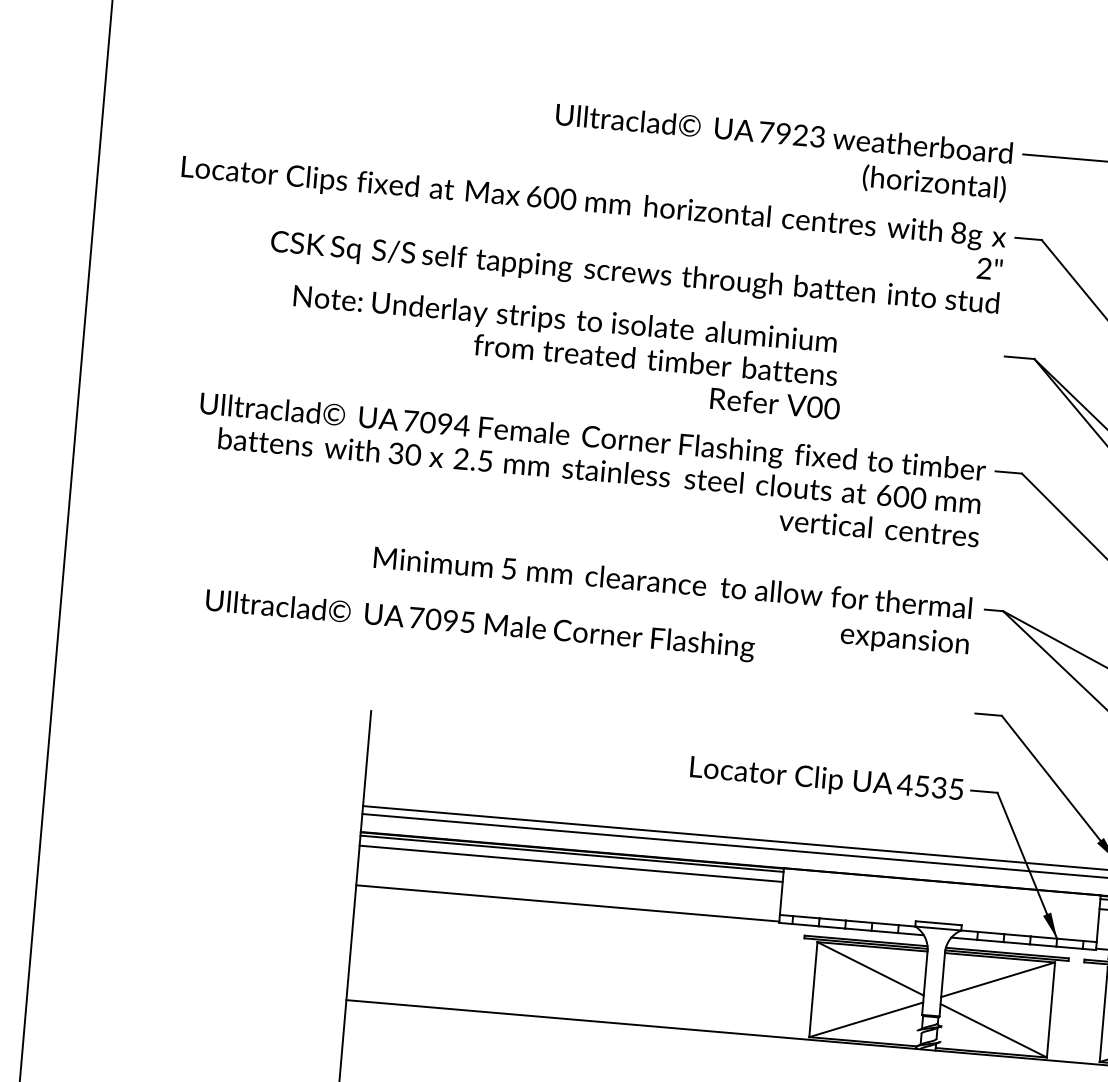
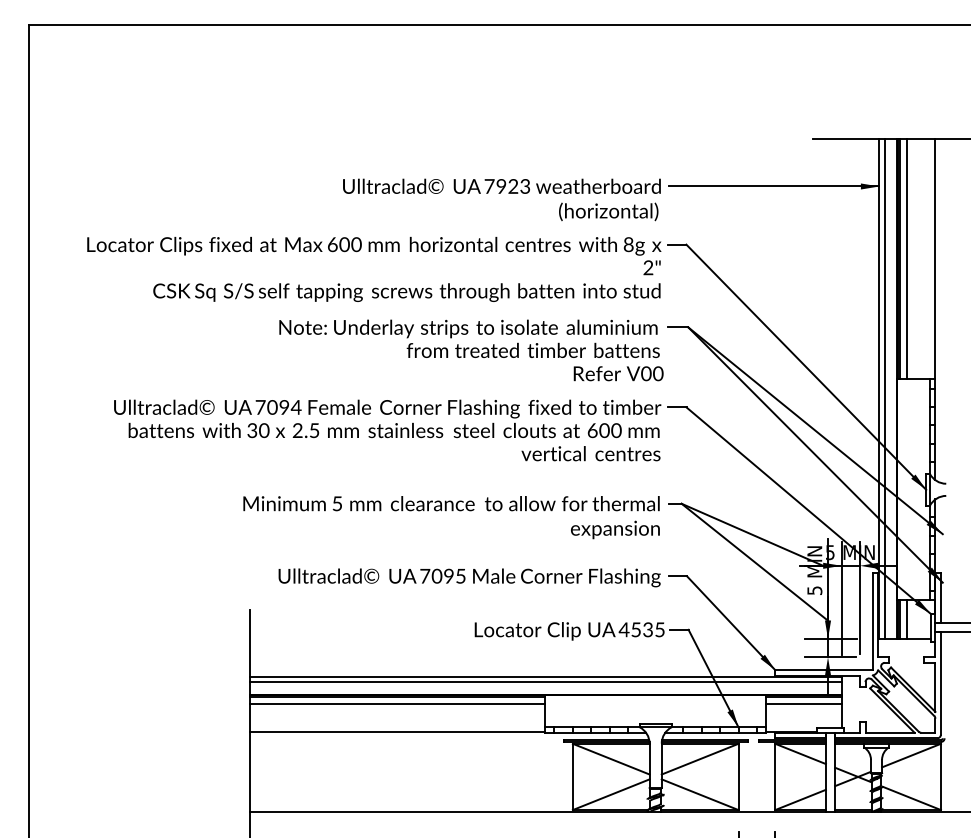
text: (566, 352) -> (471, 350), moved
text: (479, 625) -> (469, 577), moved

